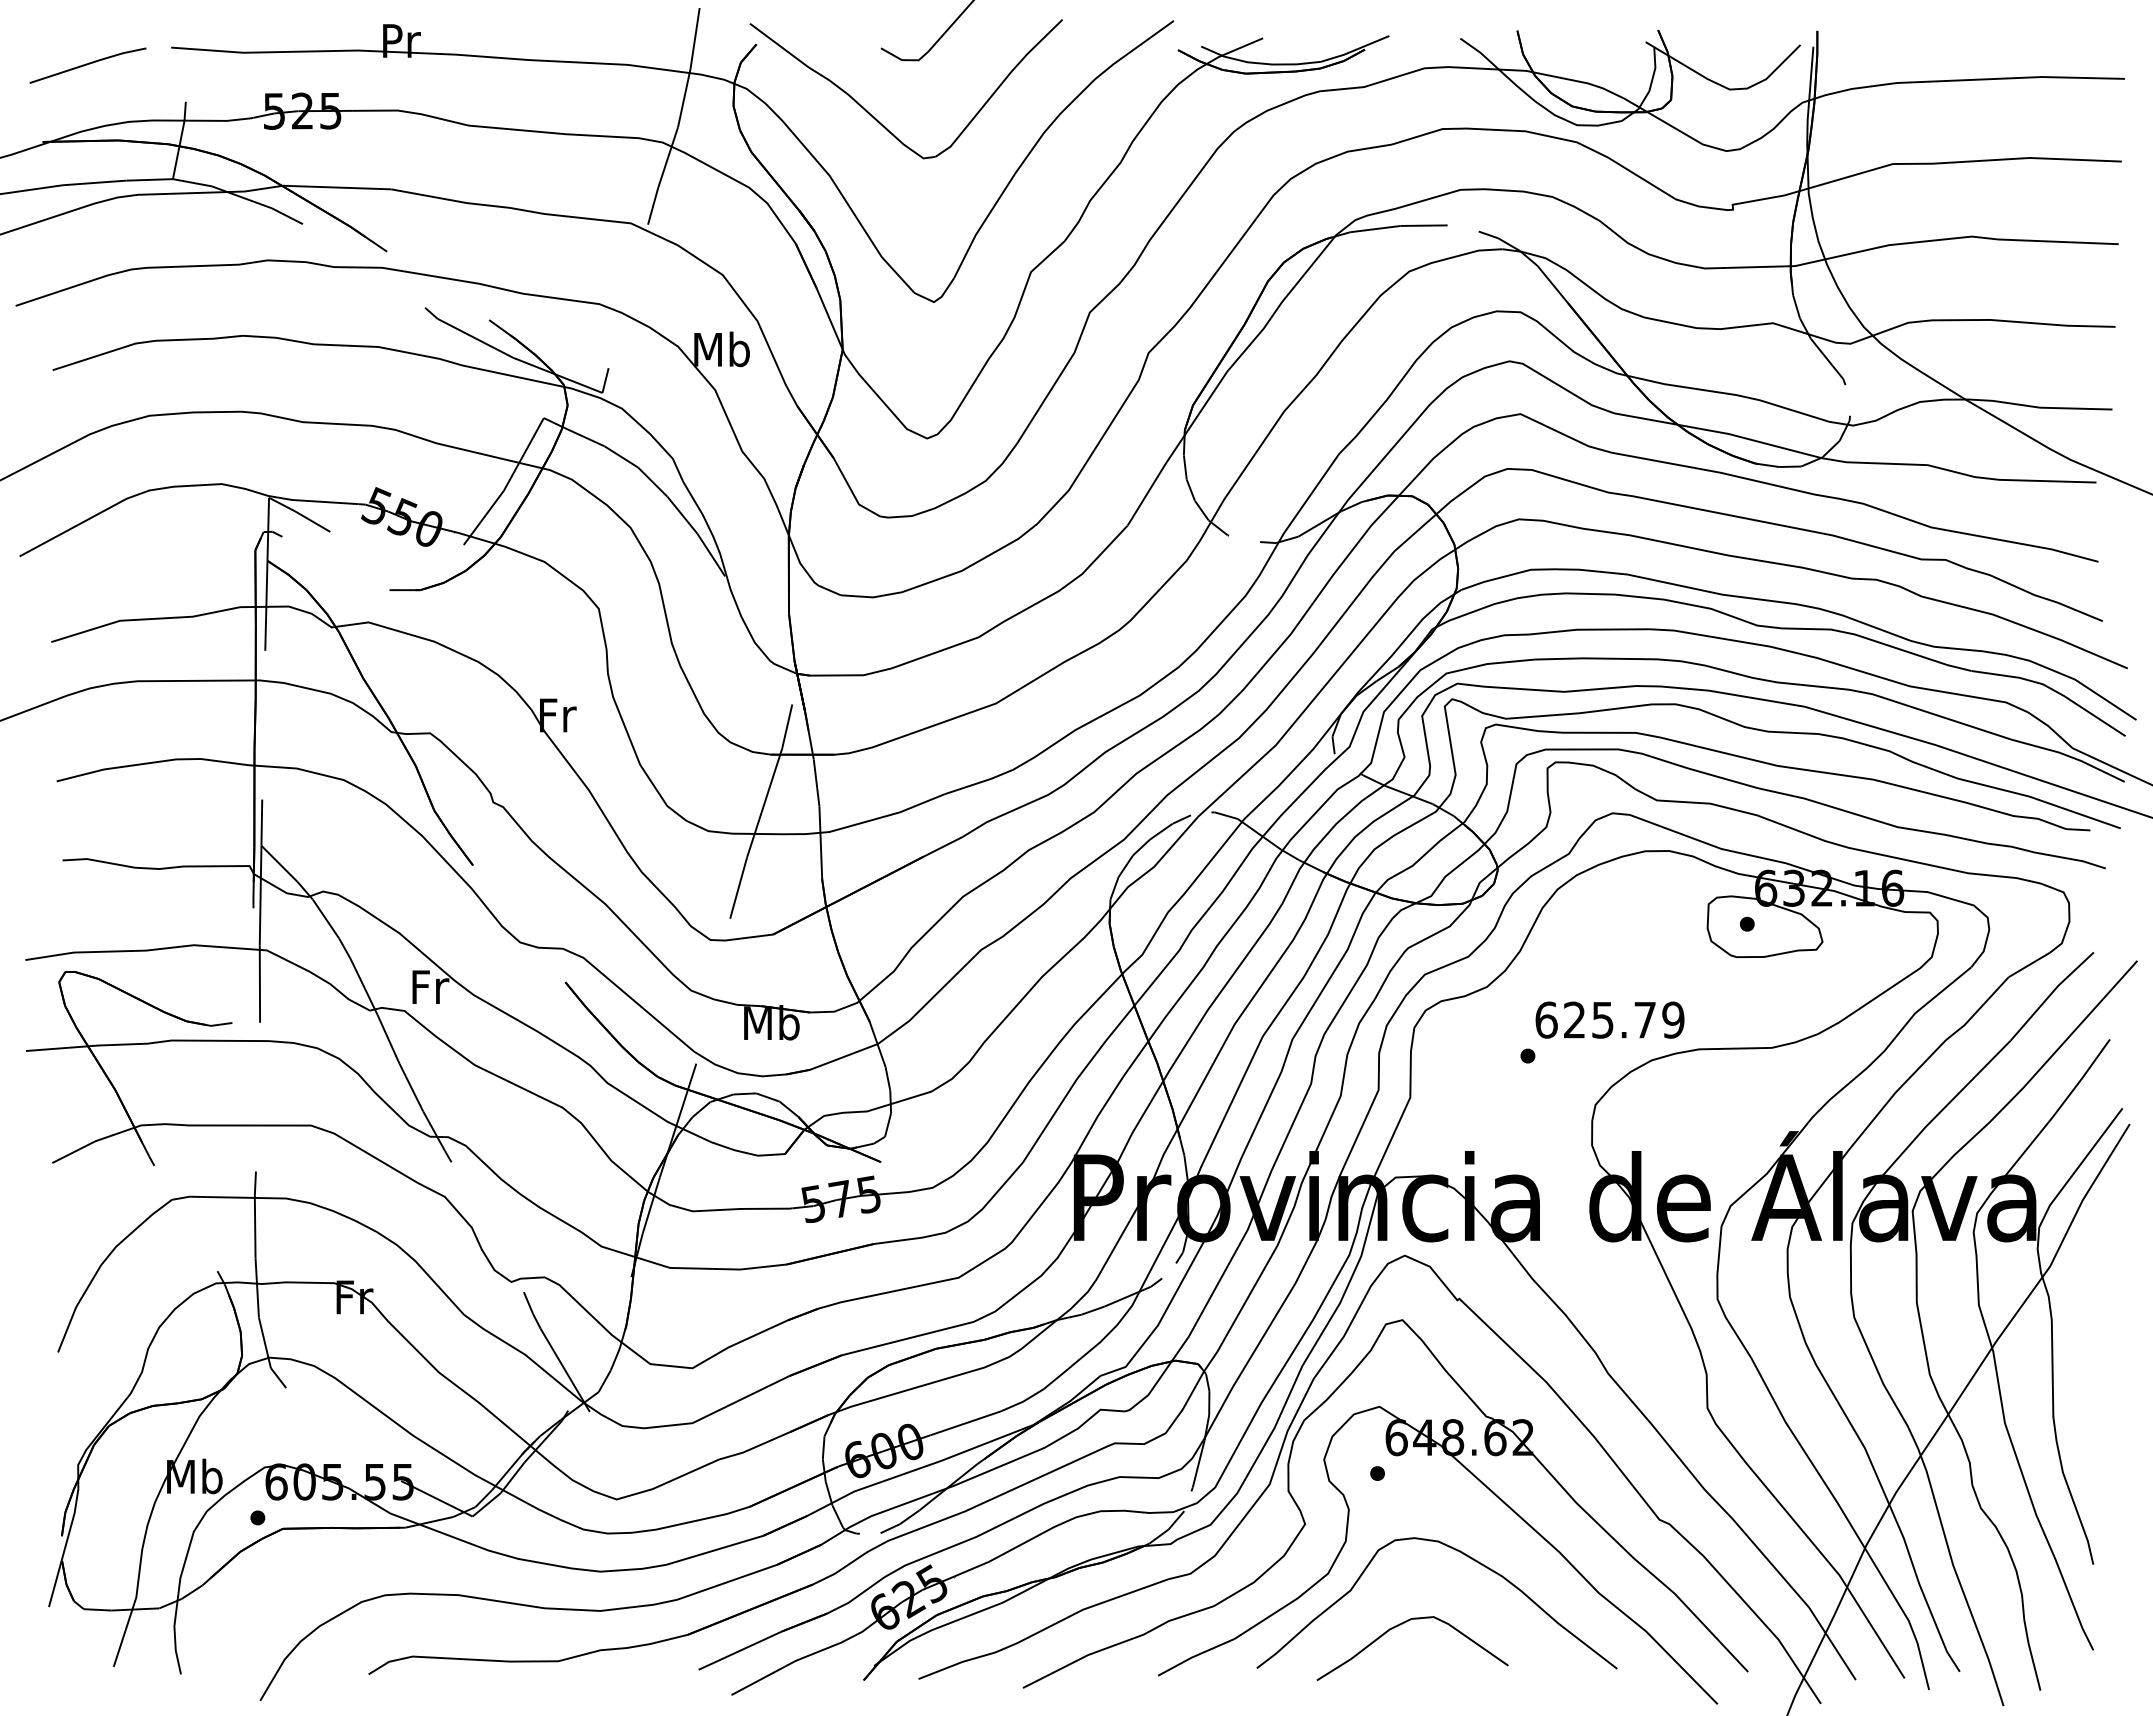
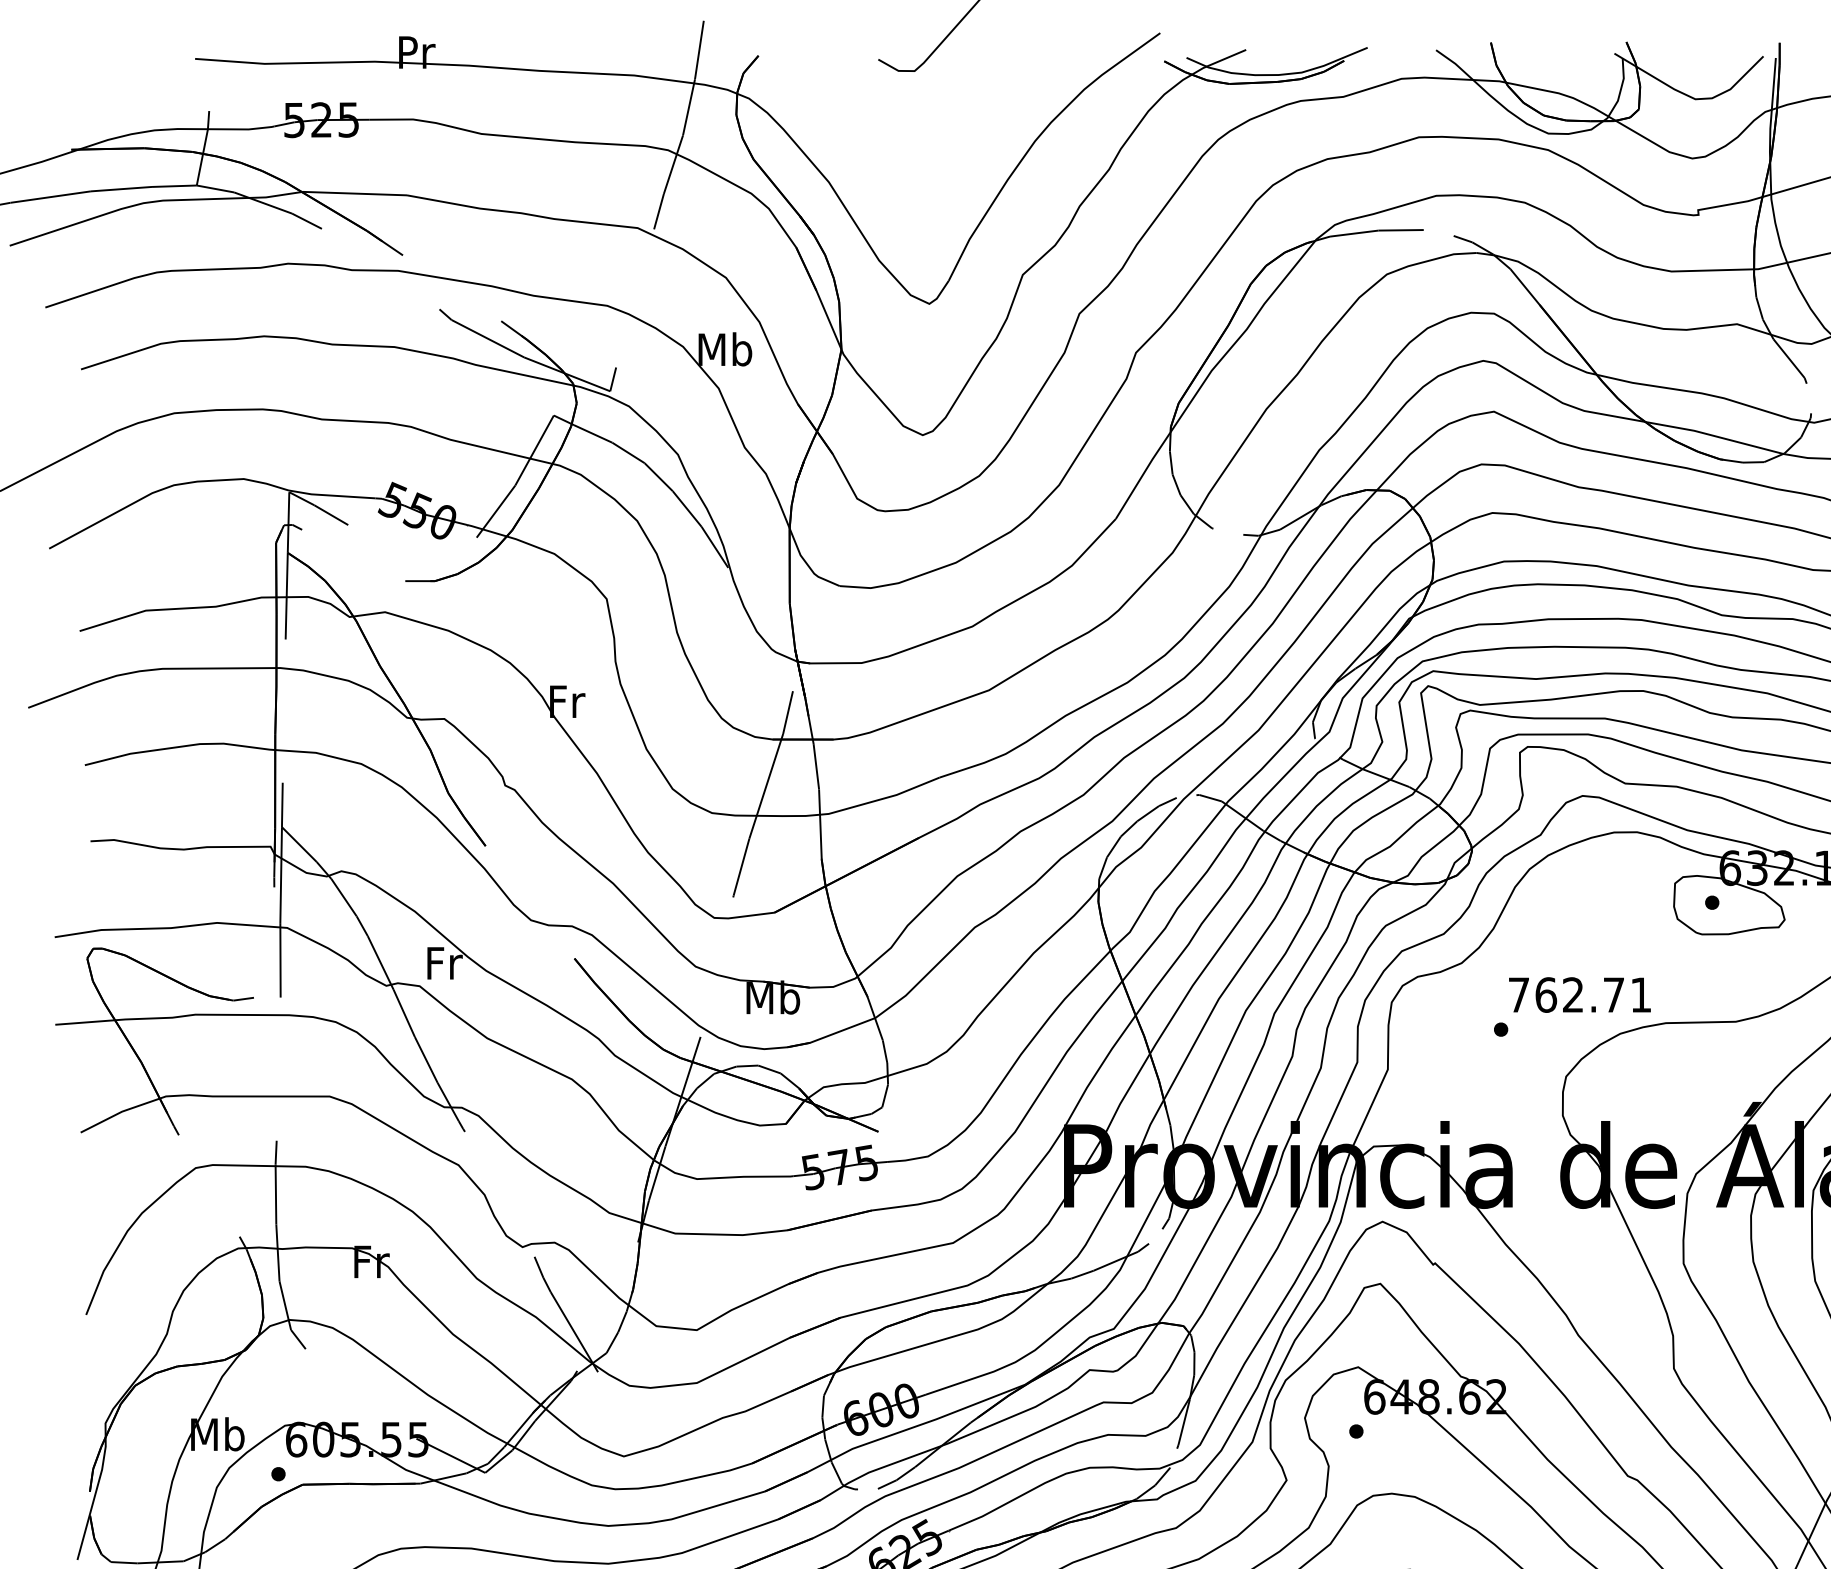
line: (87, 65) -> (114, 76), removed
part: (876, 118) -> (874, 127), removed
text: (1609, 1019) -> (1579, 994), 625.79 -> 762.71

